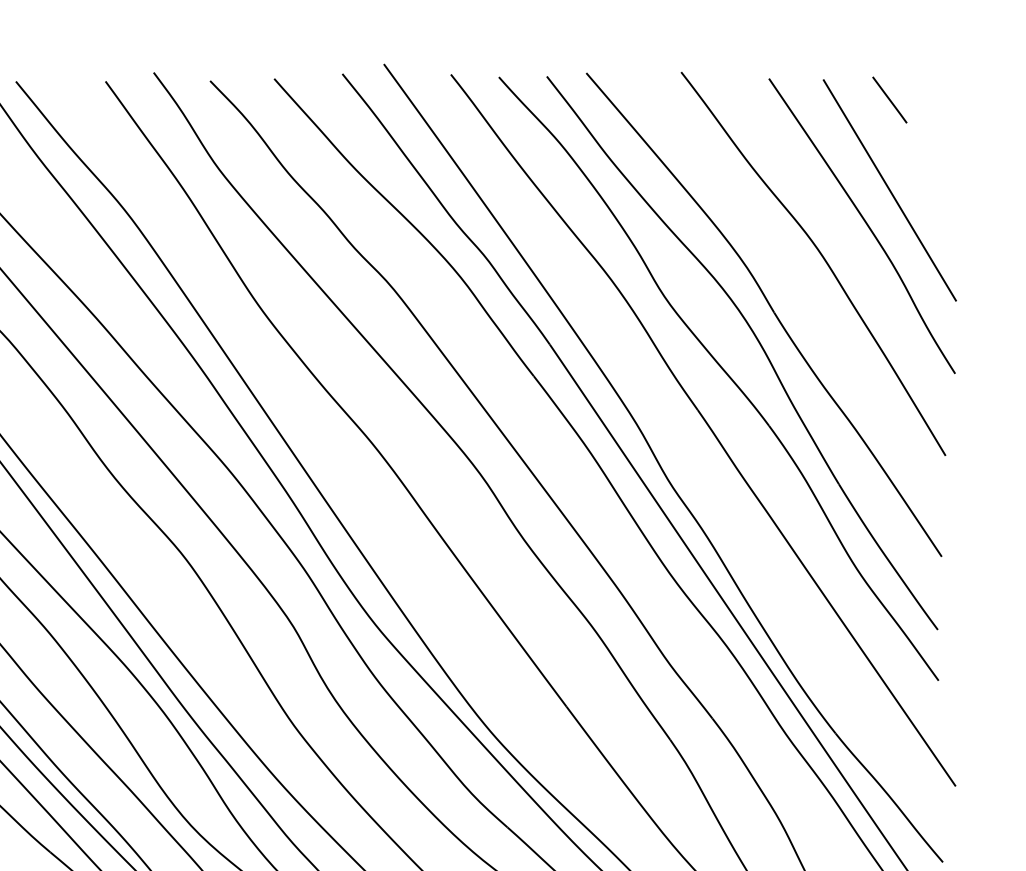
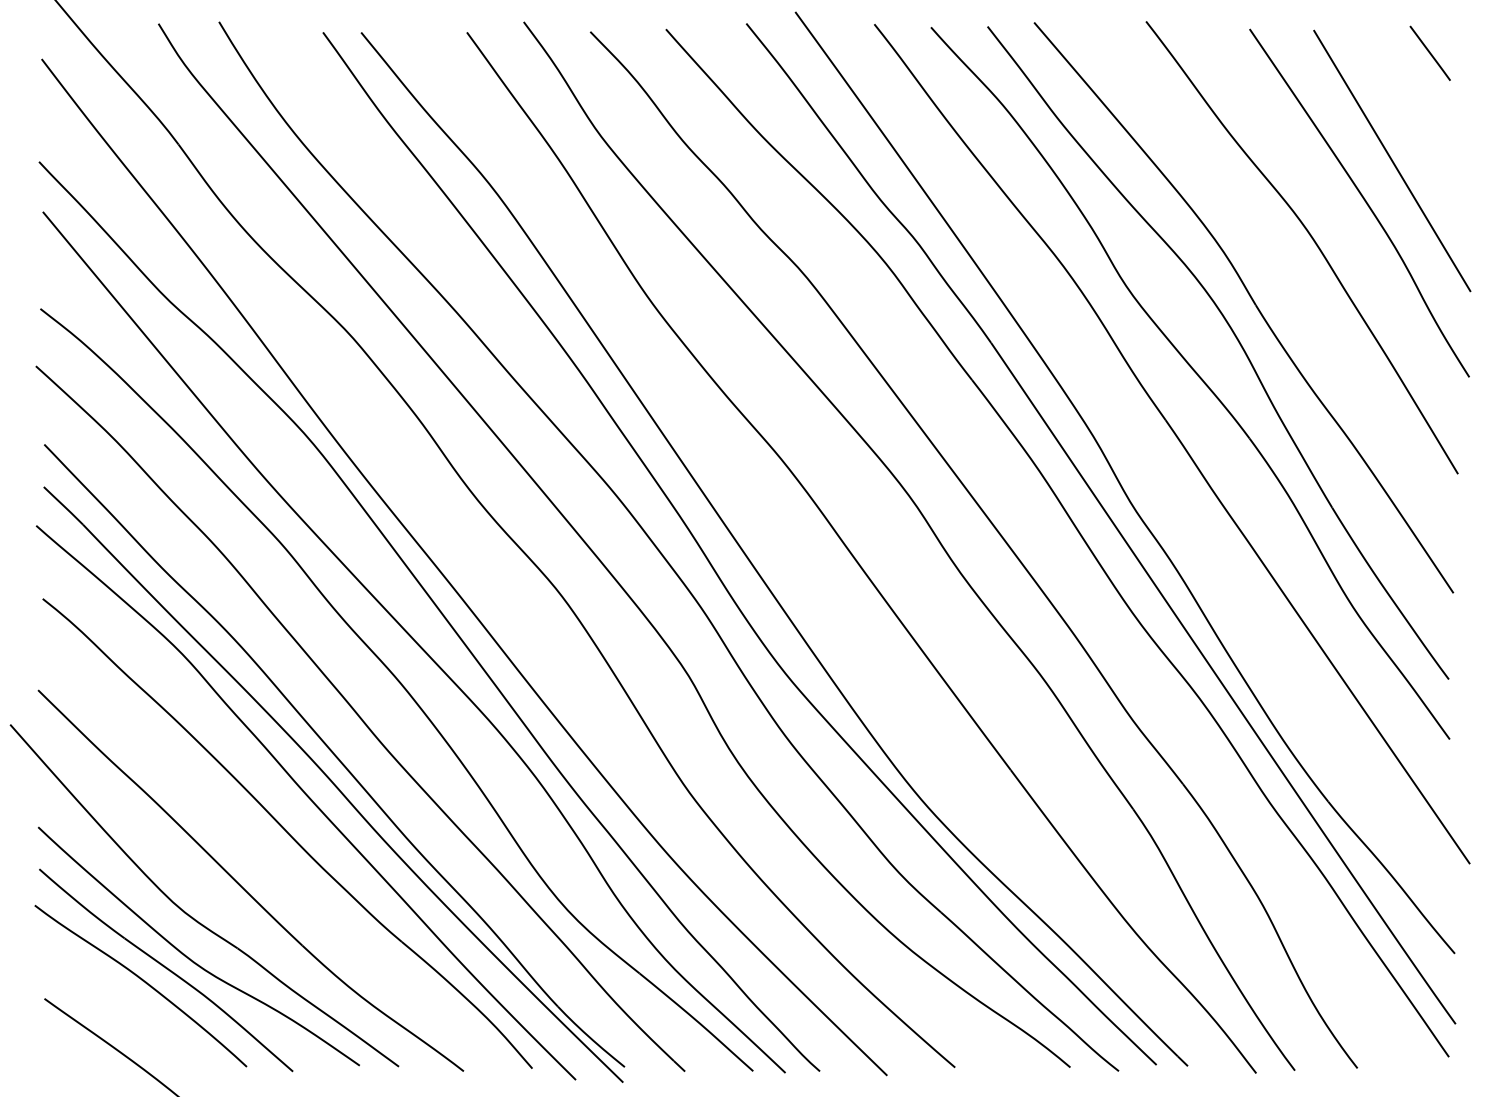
line: (889, 99) -> (1429, 52), moved

